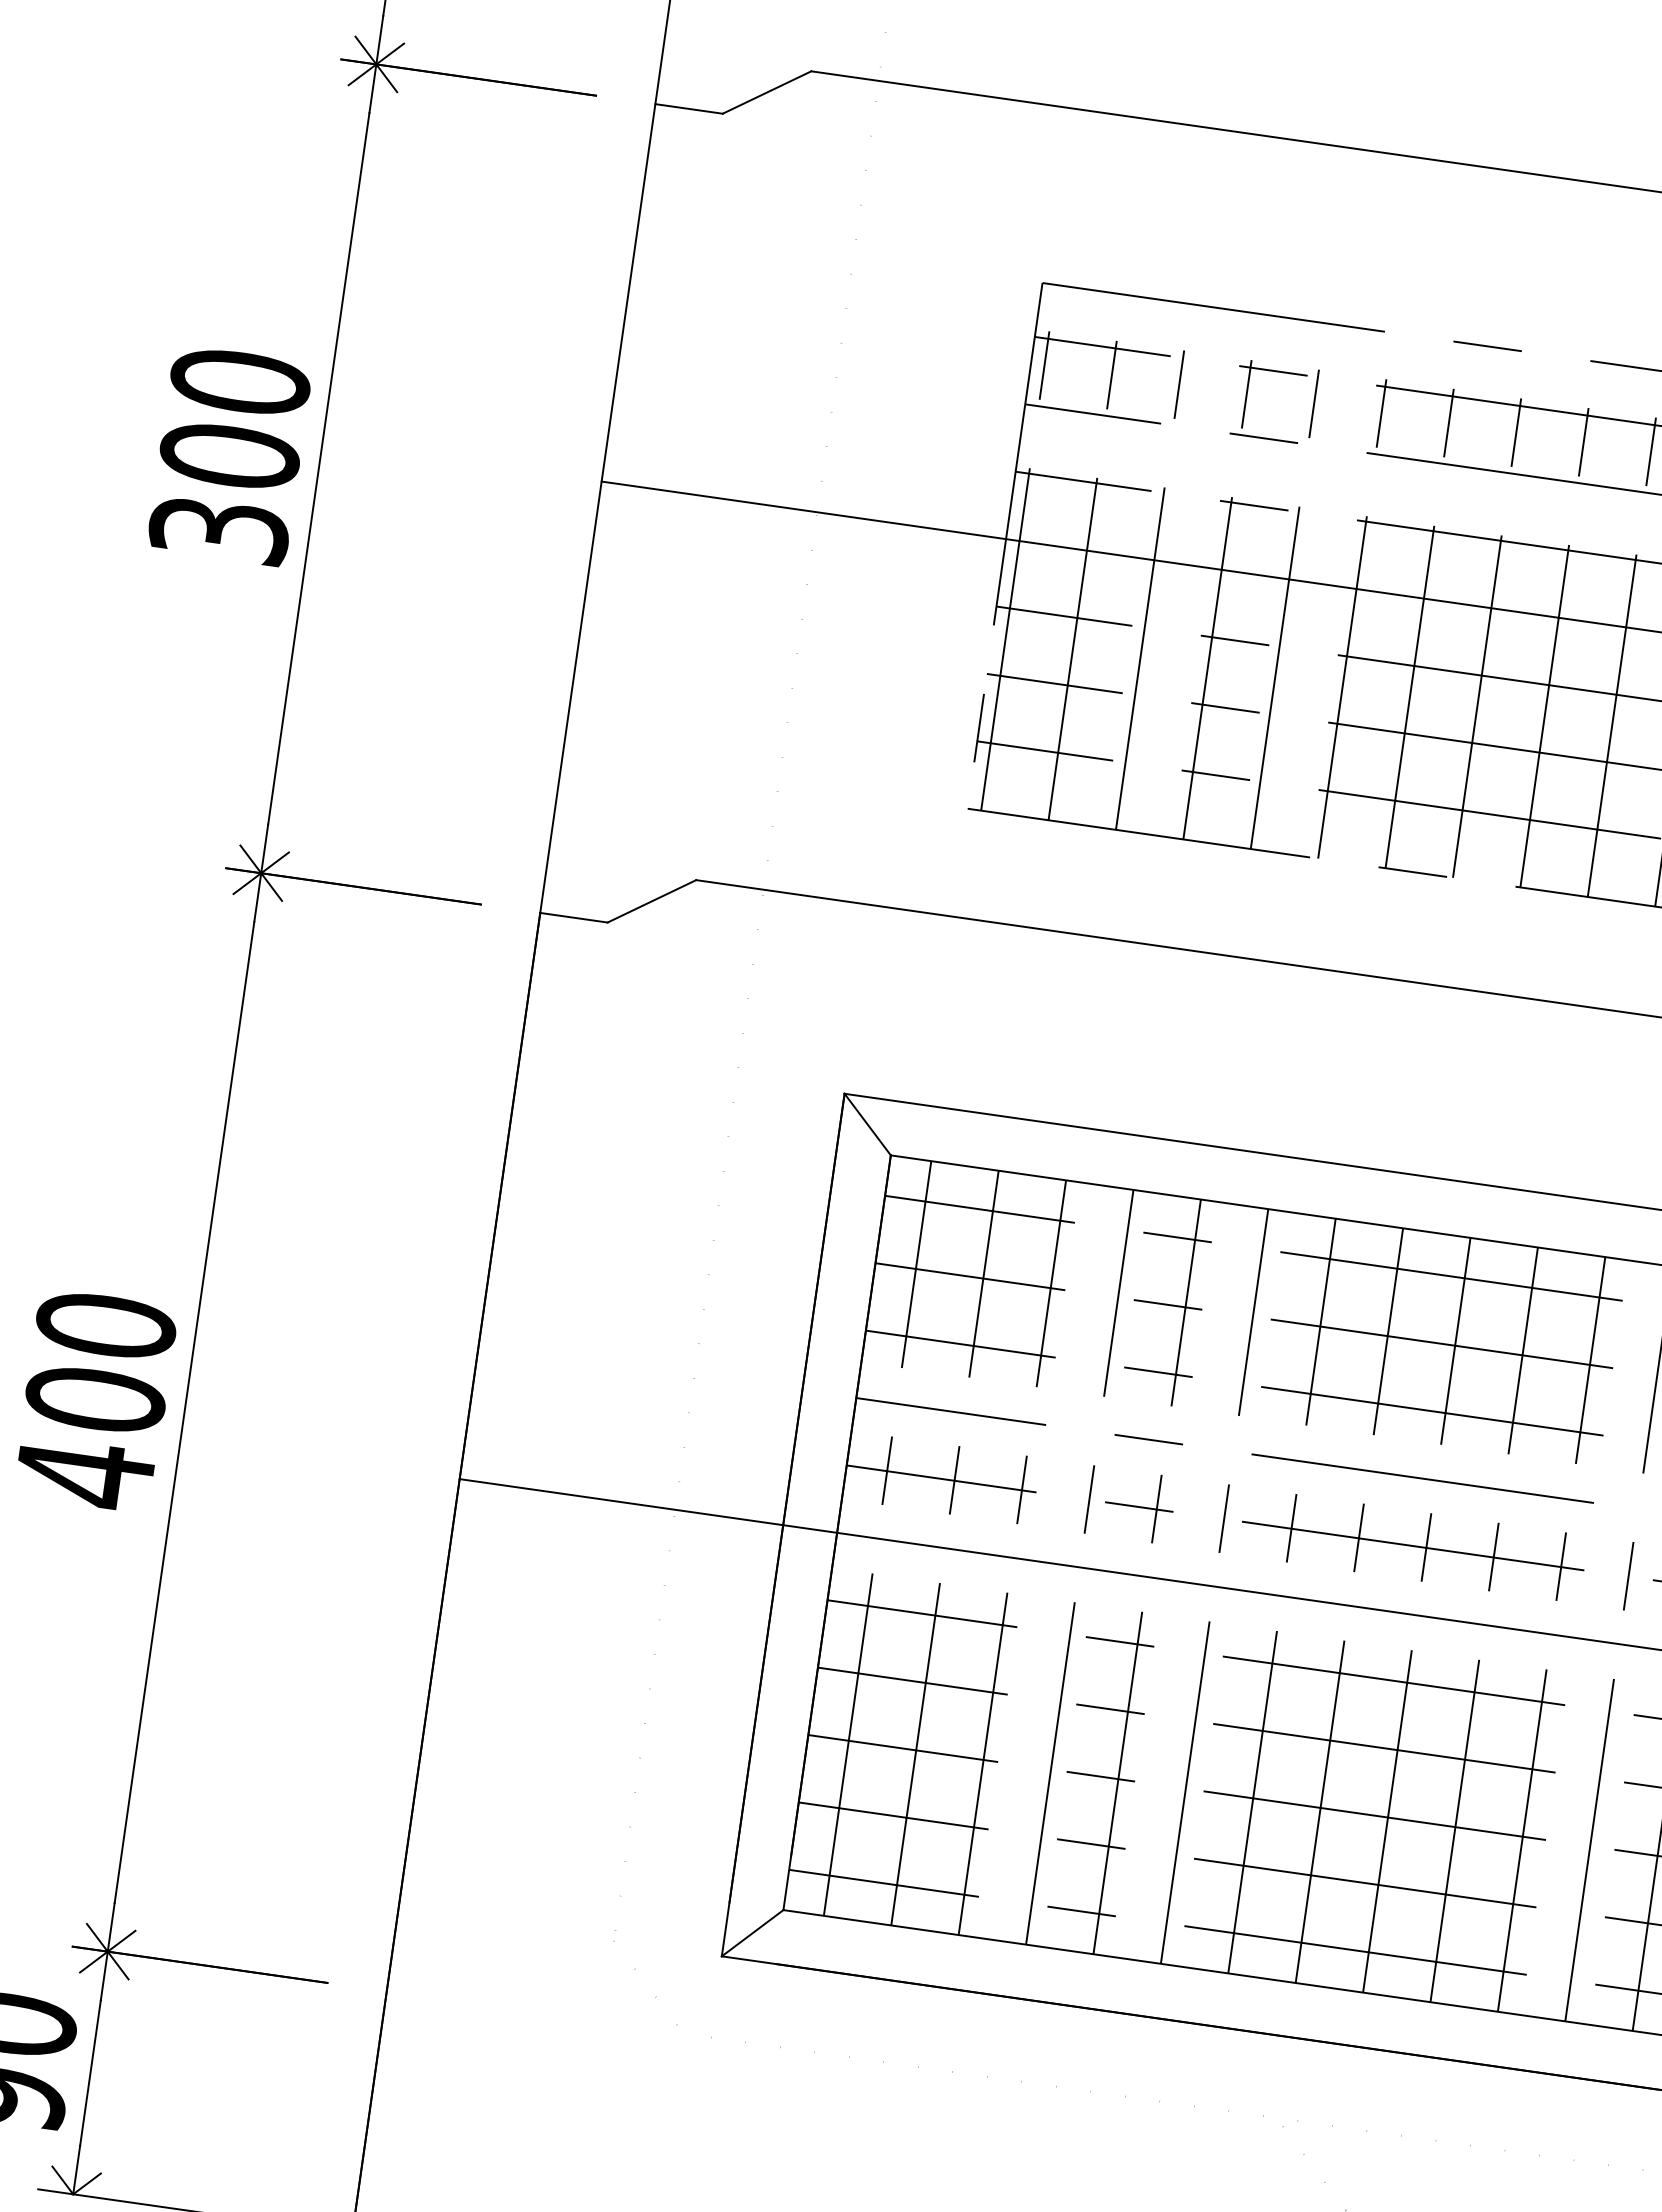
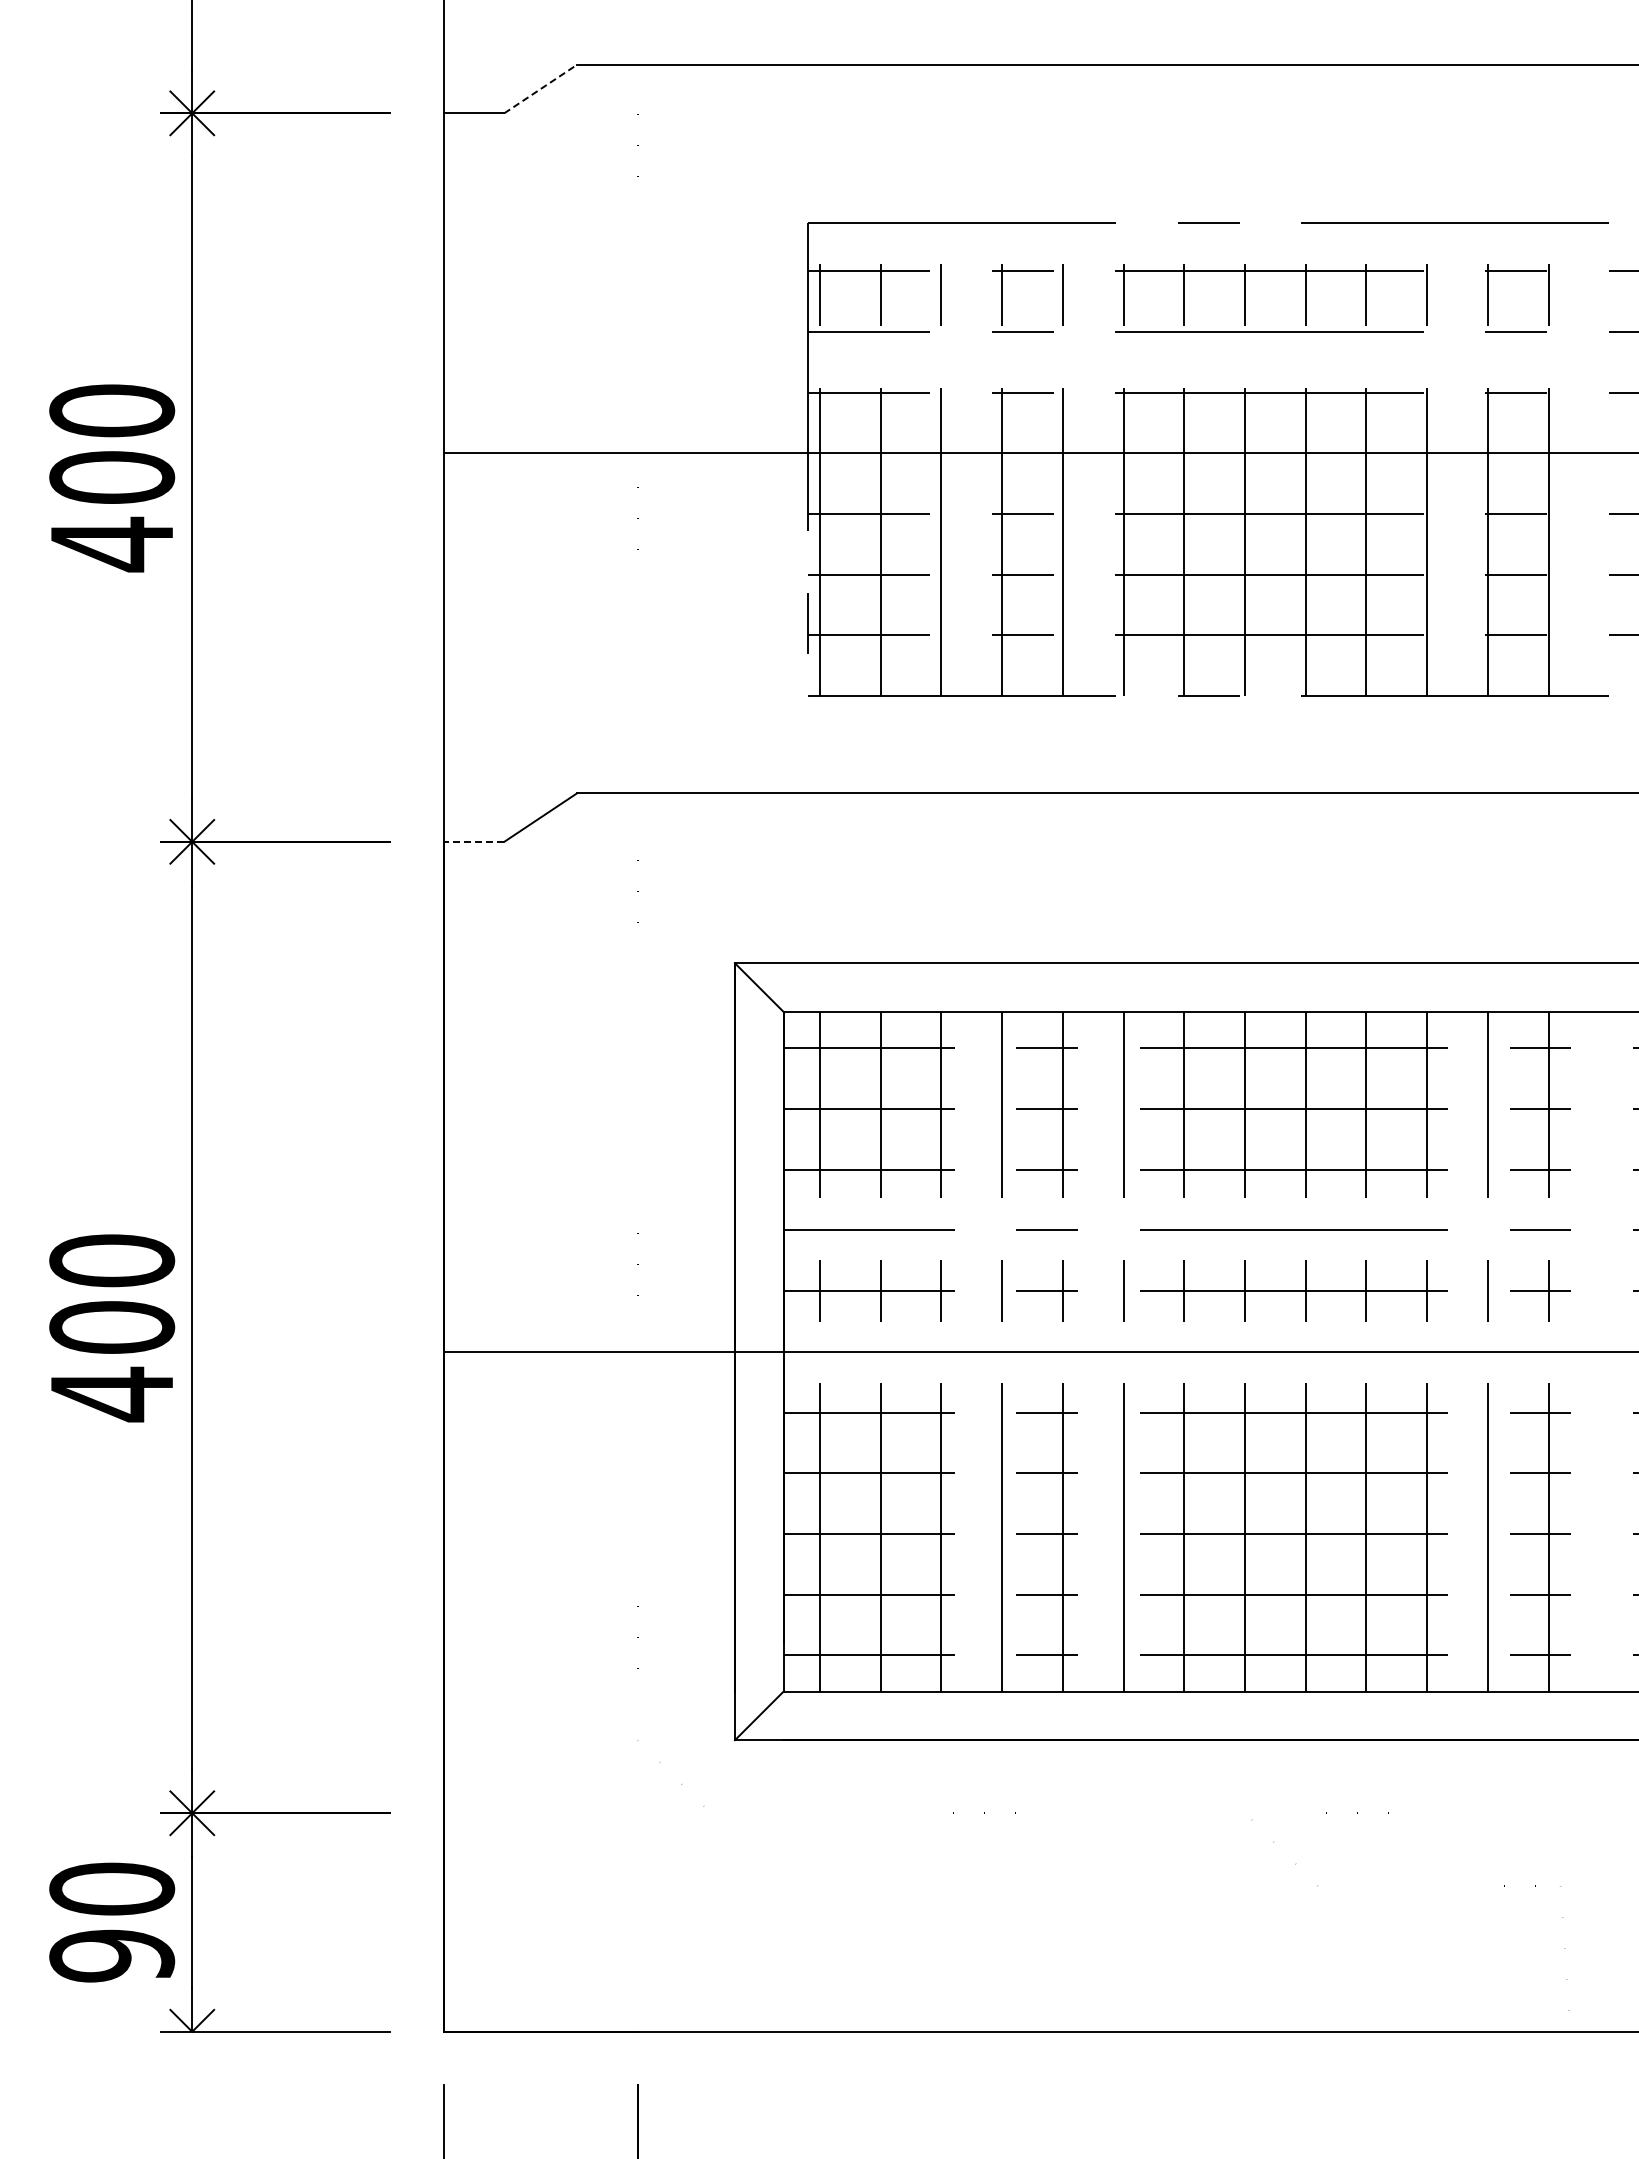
line: (766, 92) -> (540, 89), solid -> dashed
text: (219, 530) -> (112, 544), 300 -> 400
line: (573, 917) -> (473, 841), solid -> dashed

